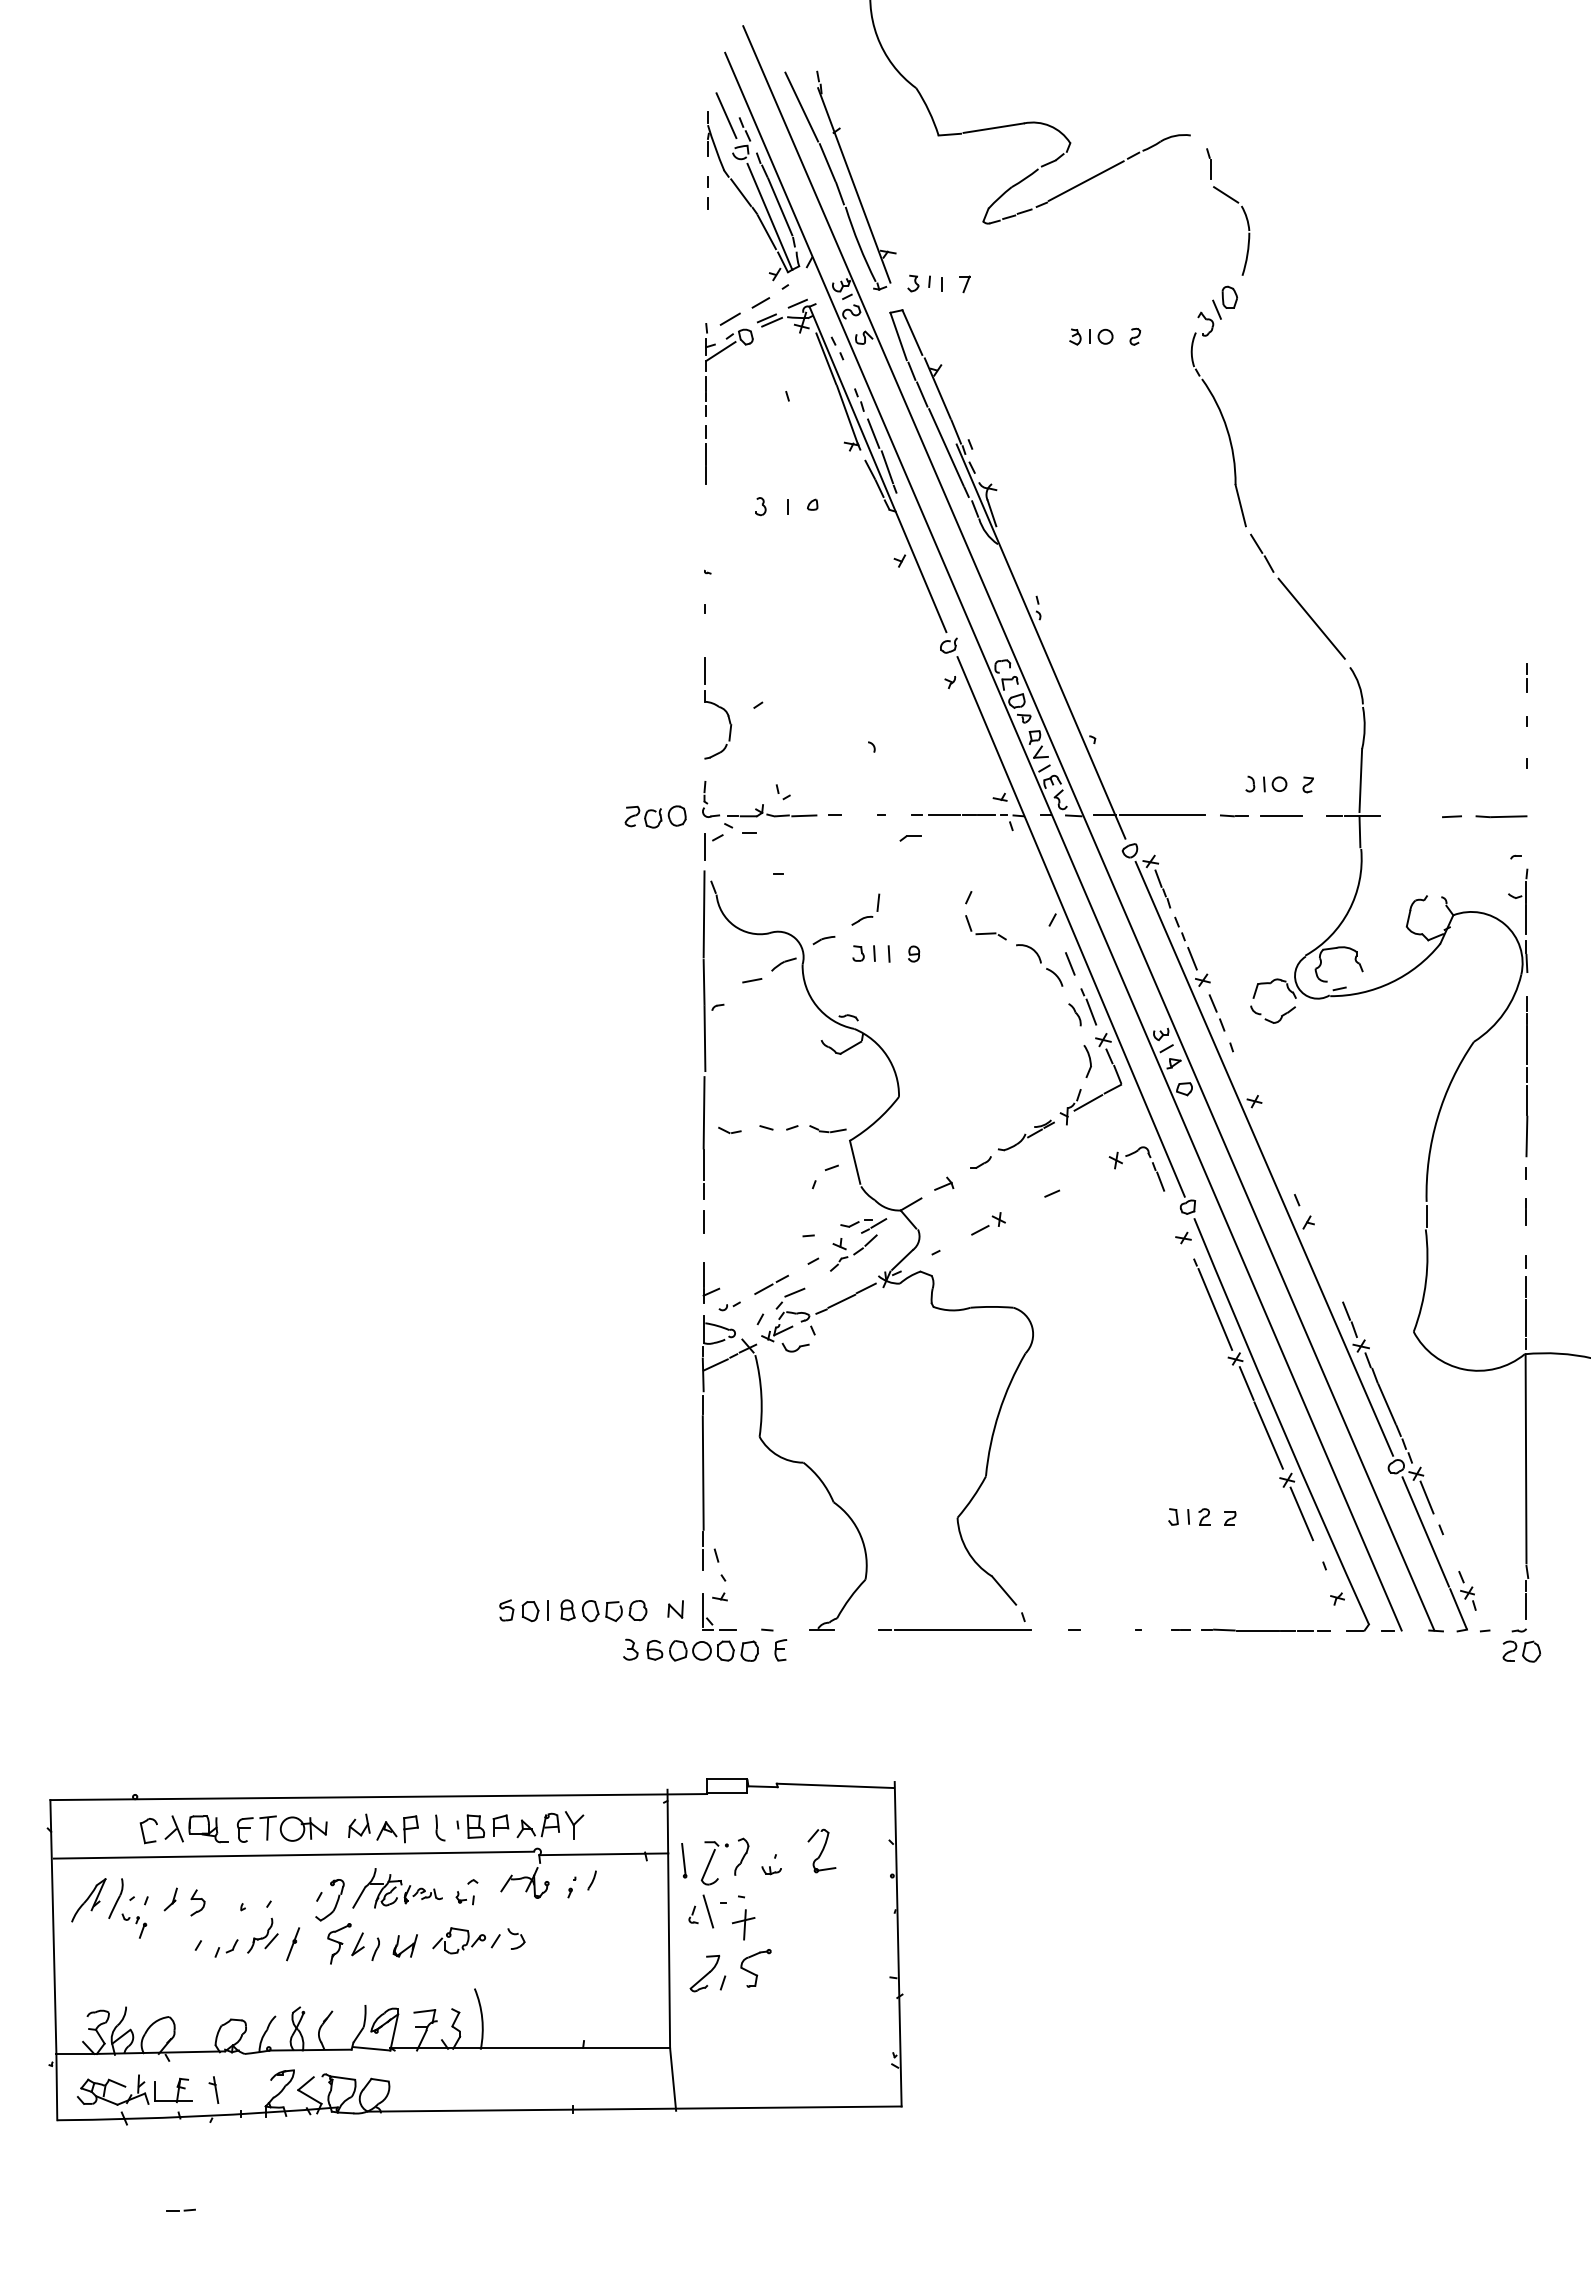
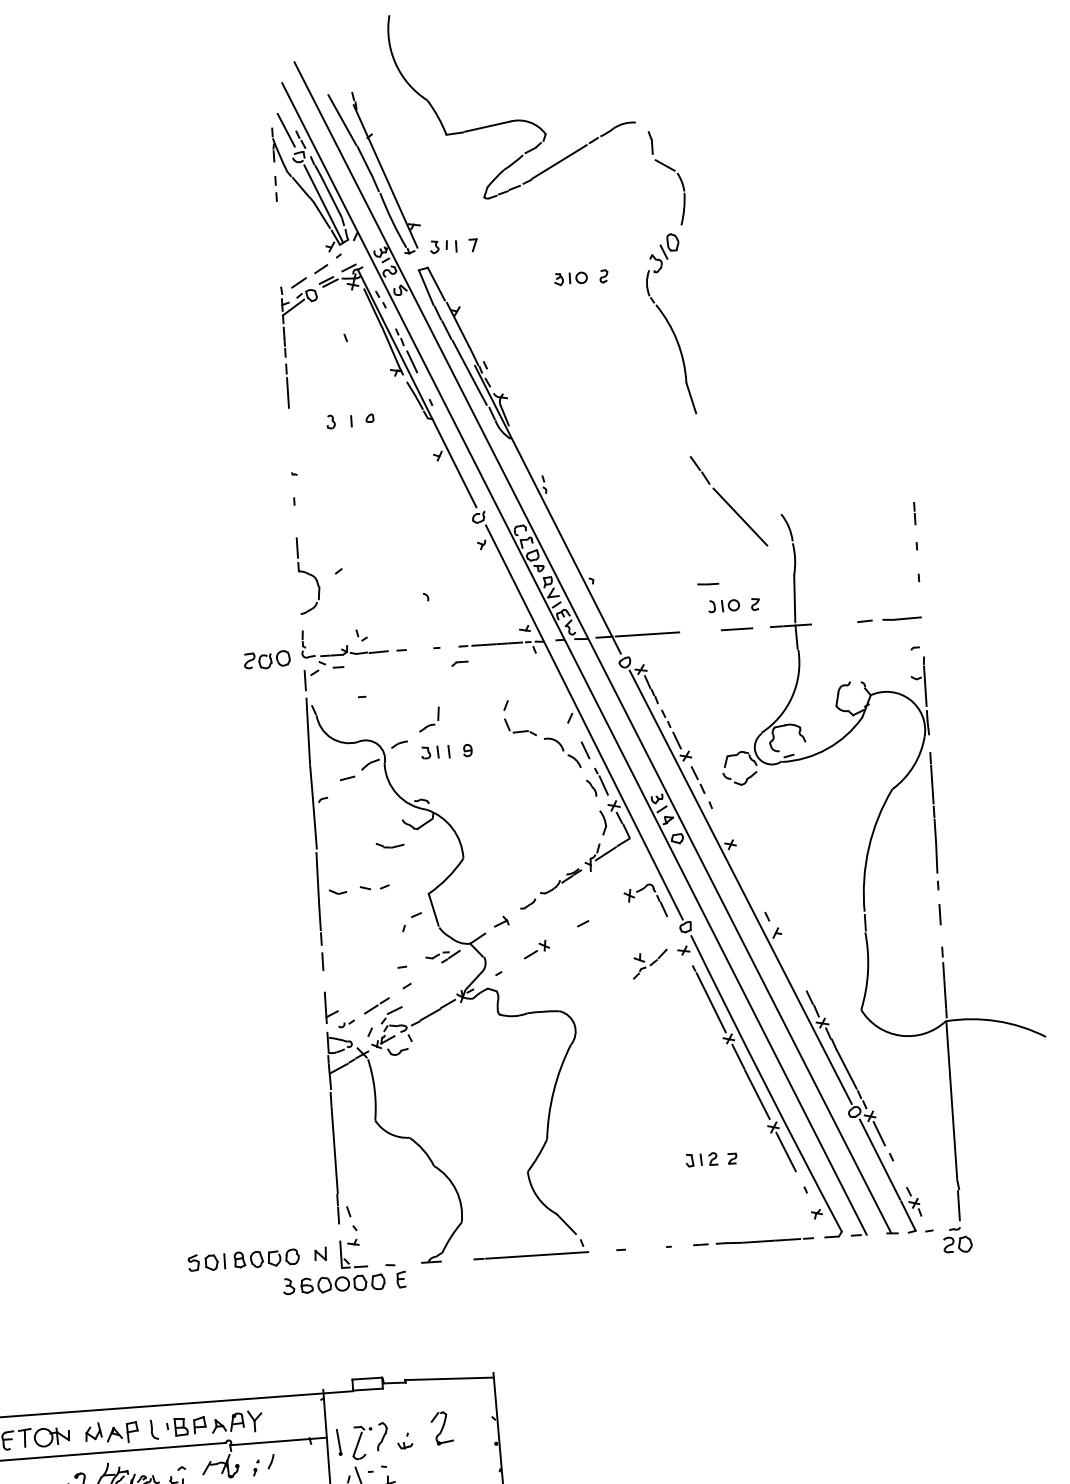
line: (887, 467) -> (424, 386), removed
part: (1297, 596) -> (728, 501), moved
line: (1234, 815) -> (708, 583), moved
part: (827, 1129) -> (389, 845), moved
part: (853, 1252) -> (650, 963), moved

